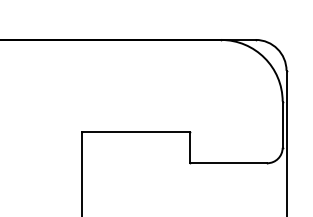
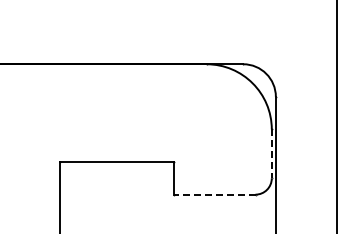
line: (282, 125) -> (271, 154), solid -> dashed
line: (228, 163) -> (214, 194), solid -> dashed

